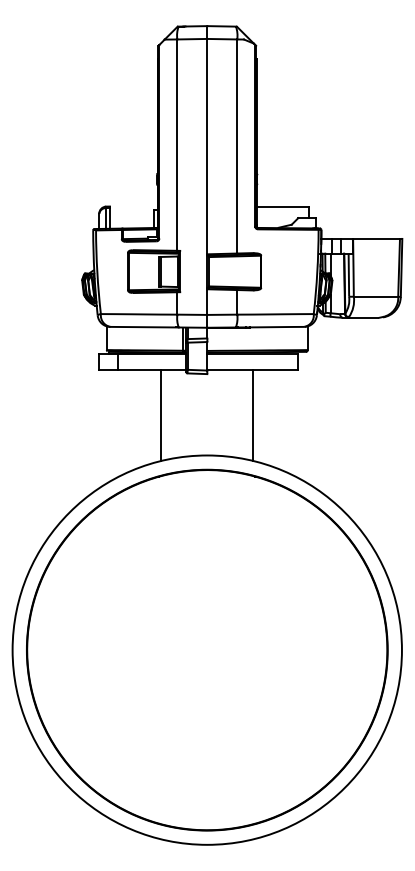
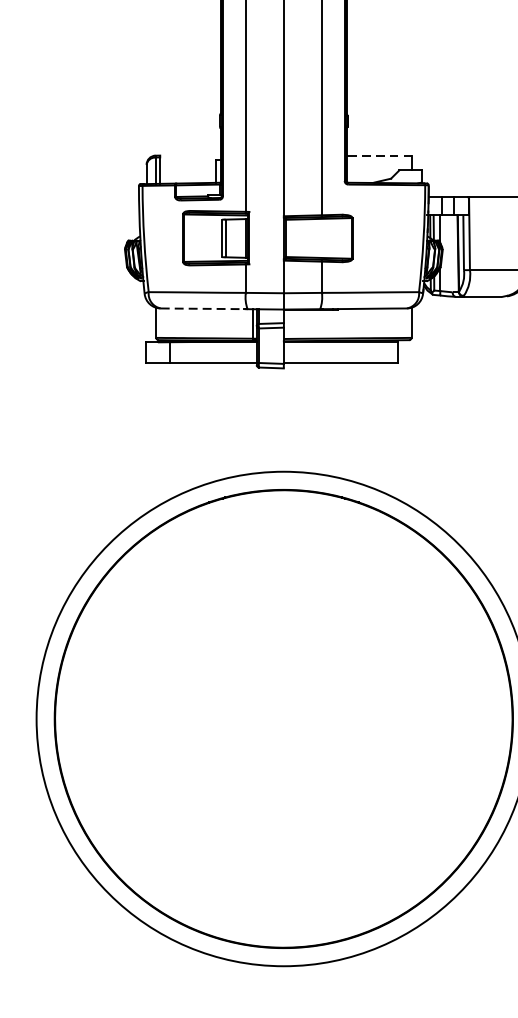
line: (282, 206) -> (379, 155), solid -> dashed
line: (145, 327) -> (205, 309), solid -> dashed
line: (161, 415) -> (225, 420), removed
line: (253, 415) -> (342, 420), removed

